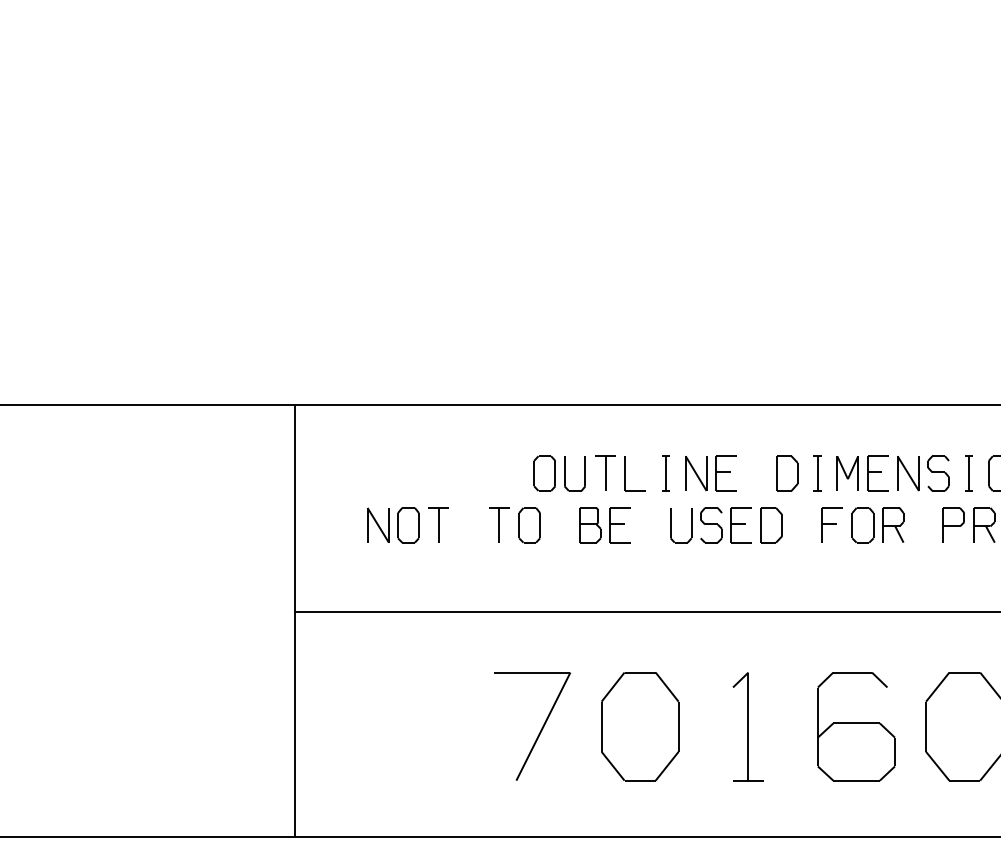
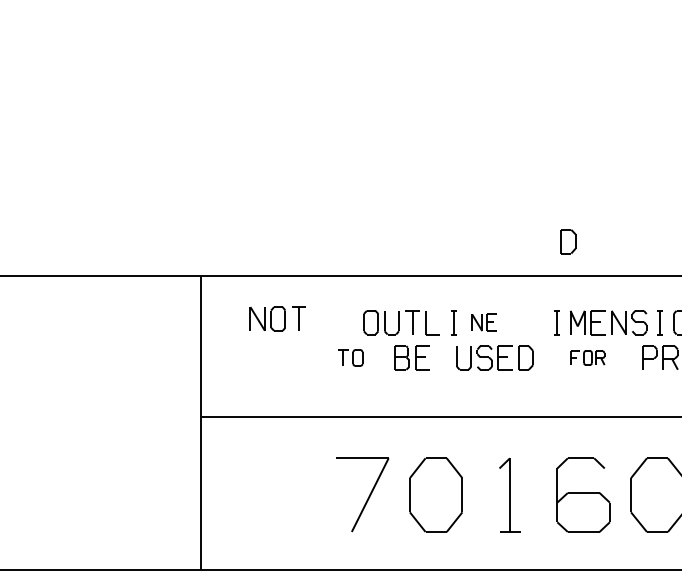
part: (709, 473) -> (483, 322), size x0.7
part: (787, 473) -> (568, 241), moved
part: (407, 524) -> (277, 318), moved
part: (514, 524) -> (350, 357), size x0.7
part: (862, 524) -> (587, 357), size x0.6

